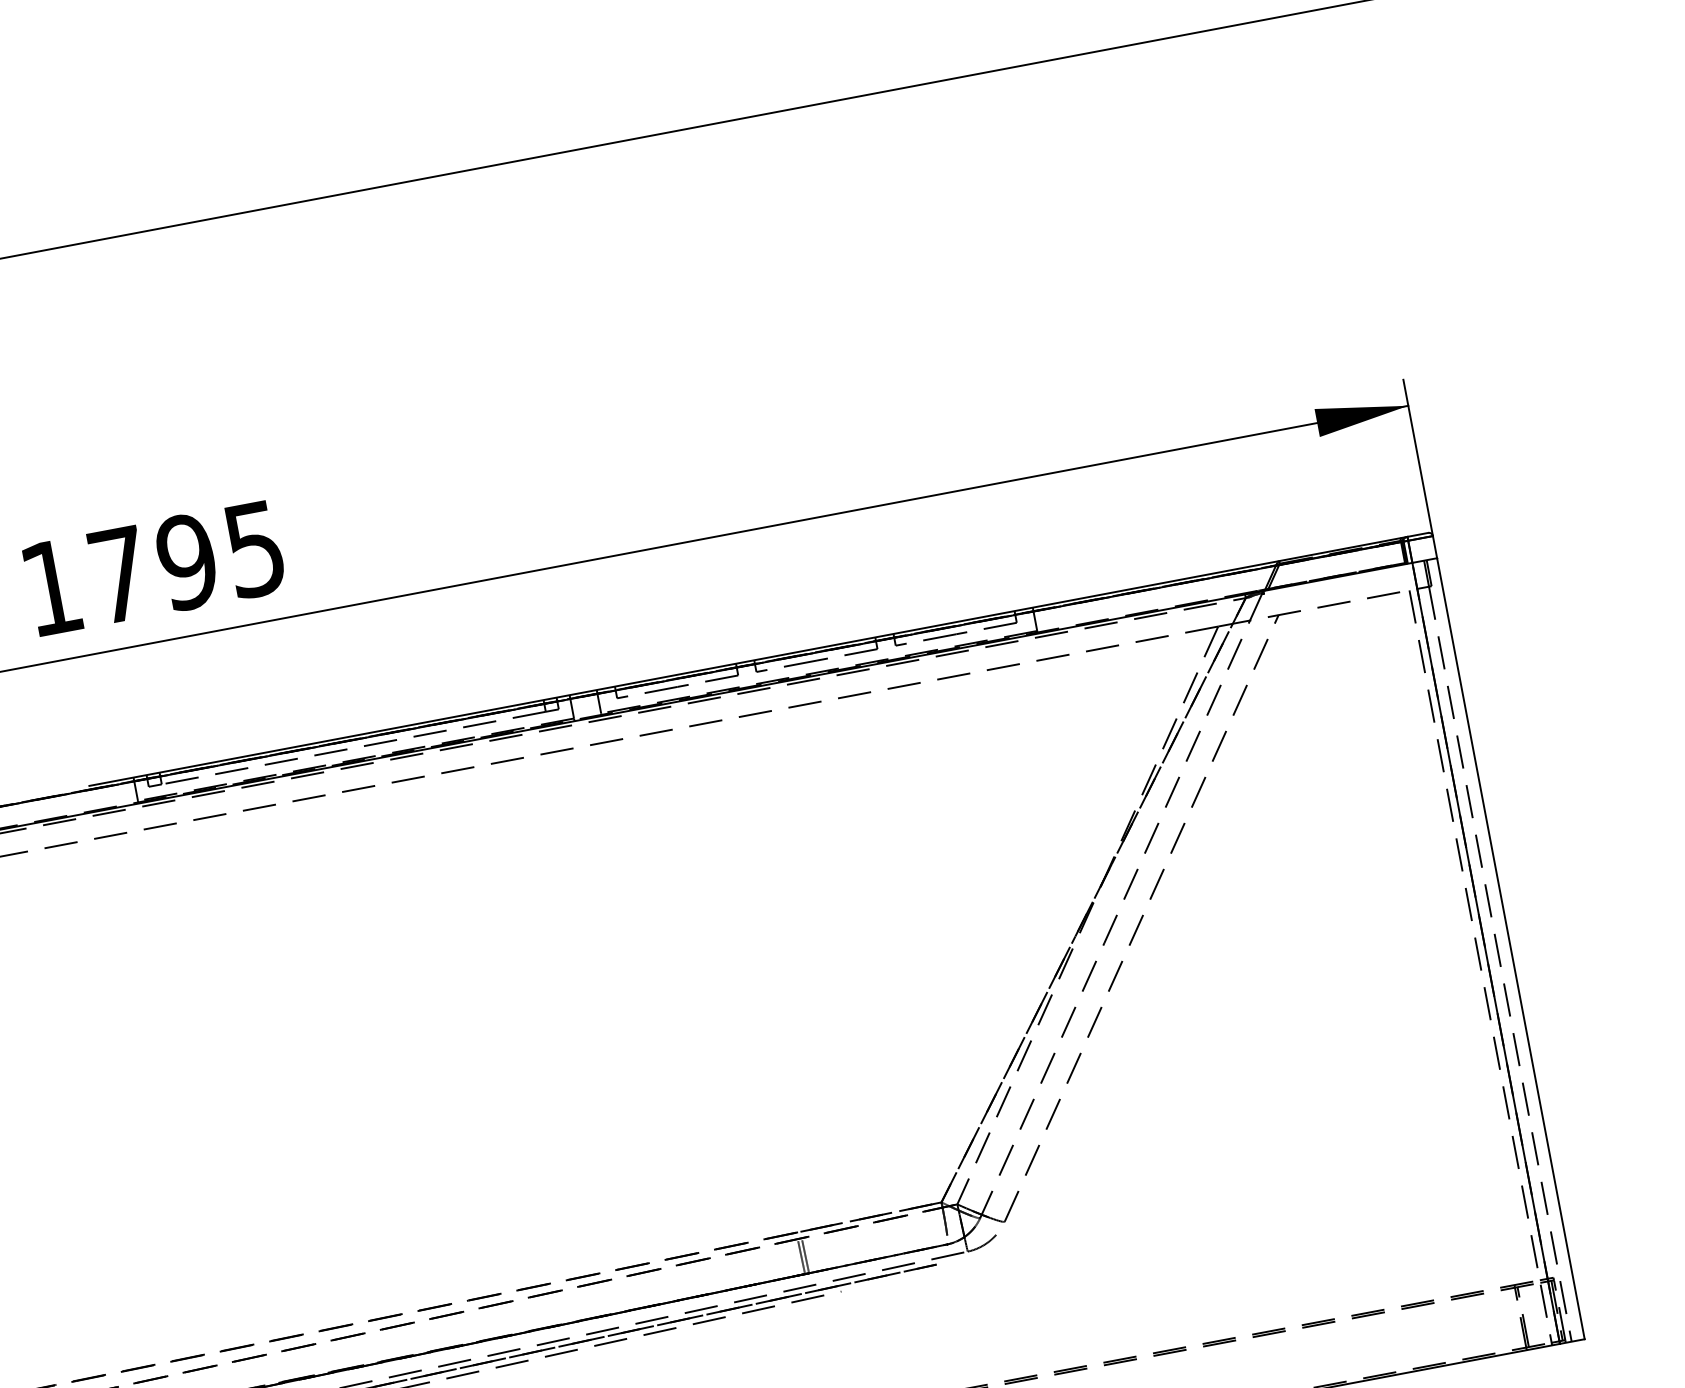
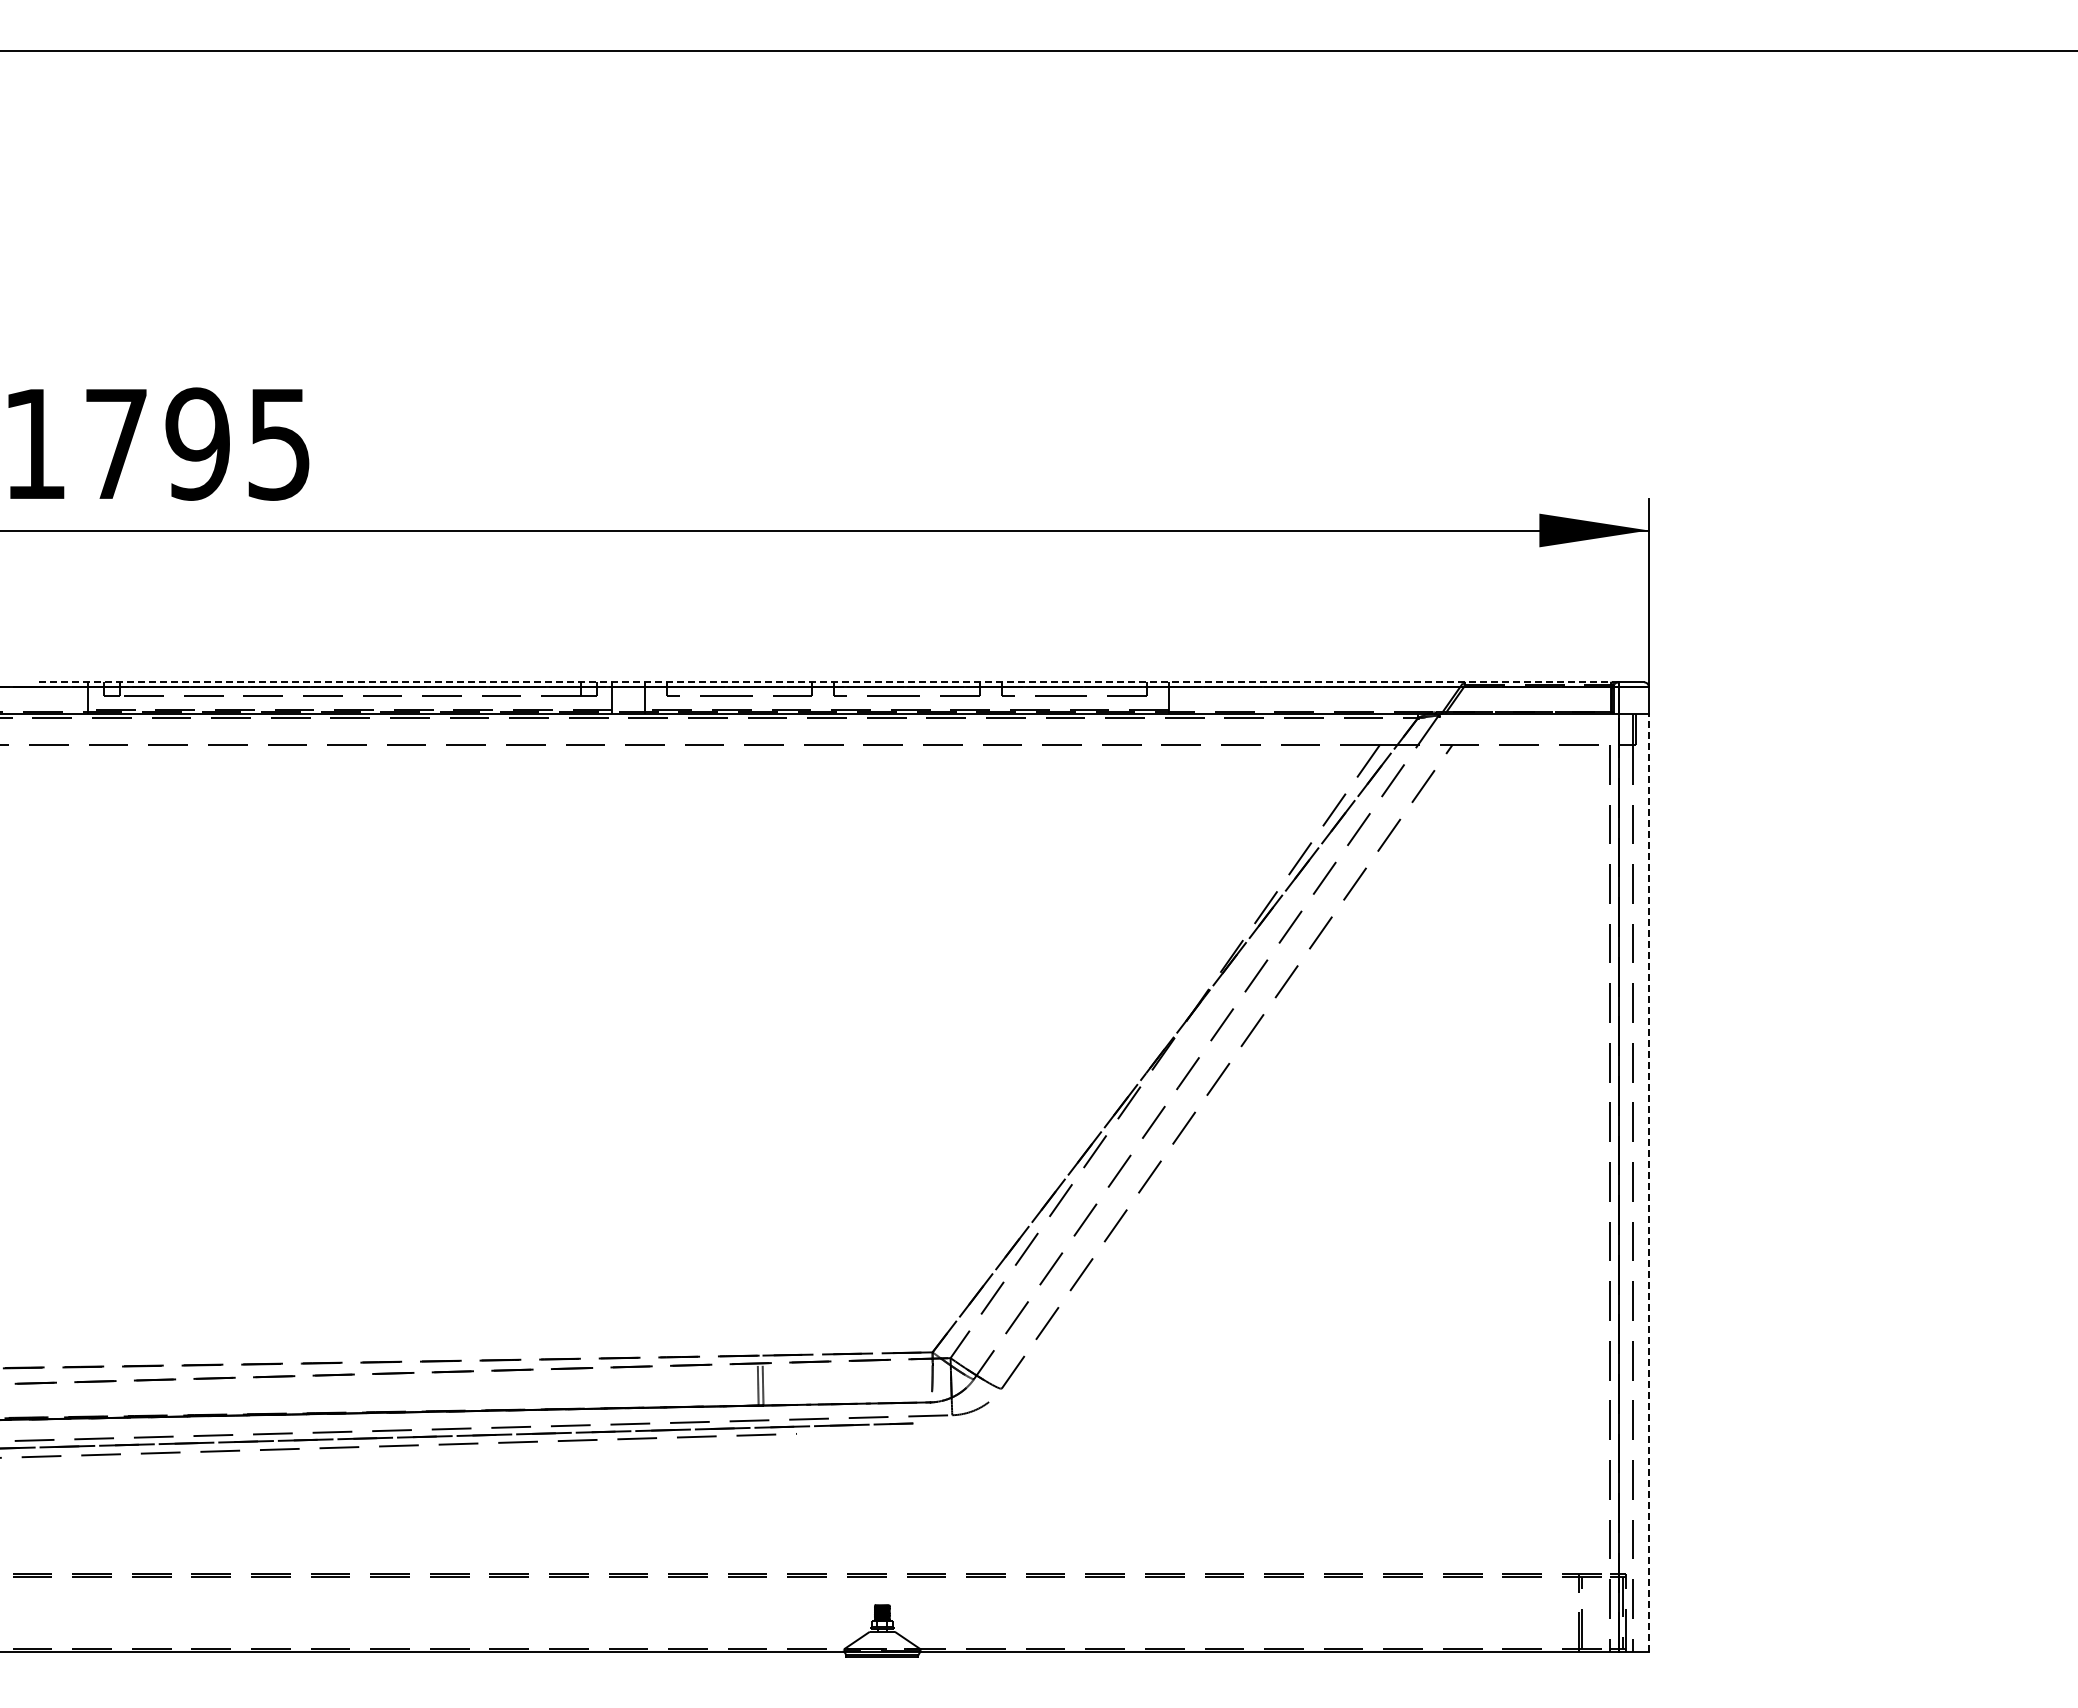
line: (748, 661) -> (827, 682), solid -> dashed
line: (1510, 948) -> (1648, 1182), solid -> dashed

